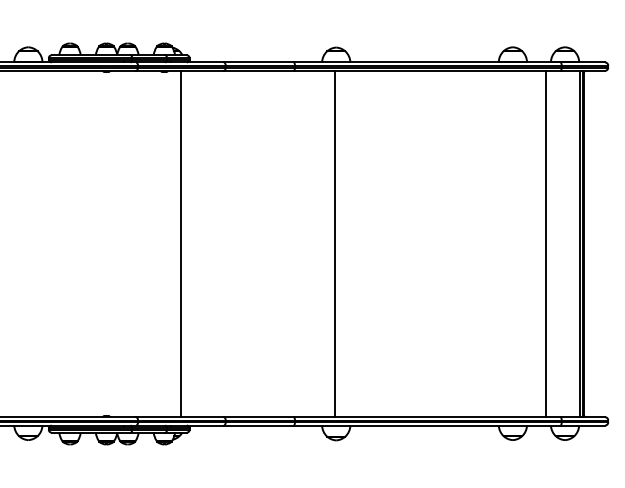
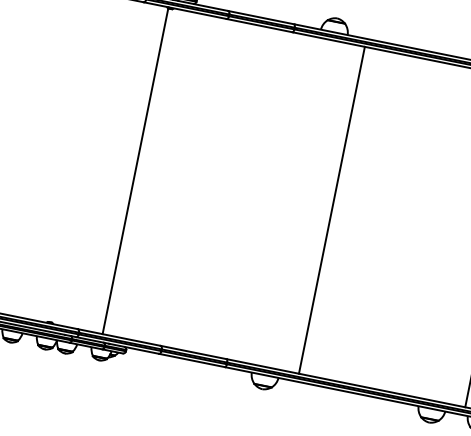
line: (181, 243) -> (135, 170), moved
line: (335, 243) -> (332, 209), moved

